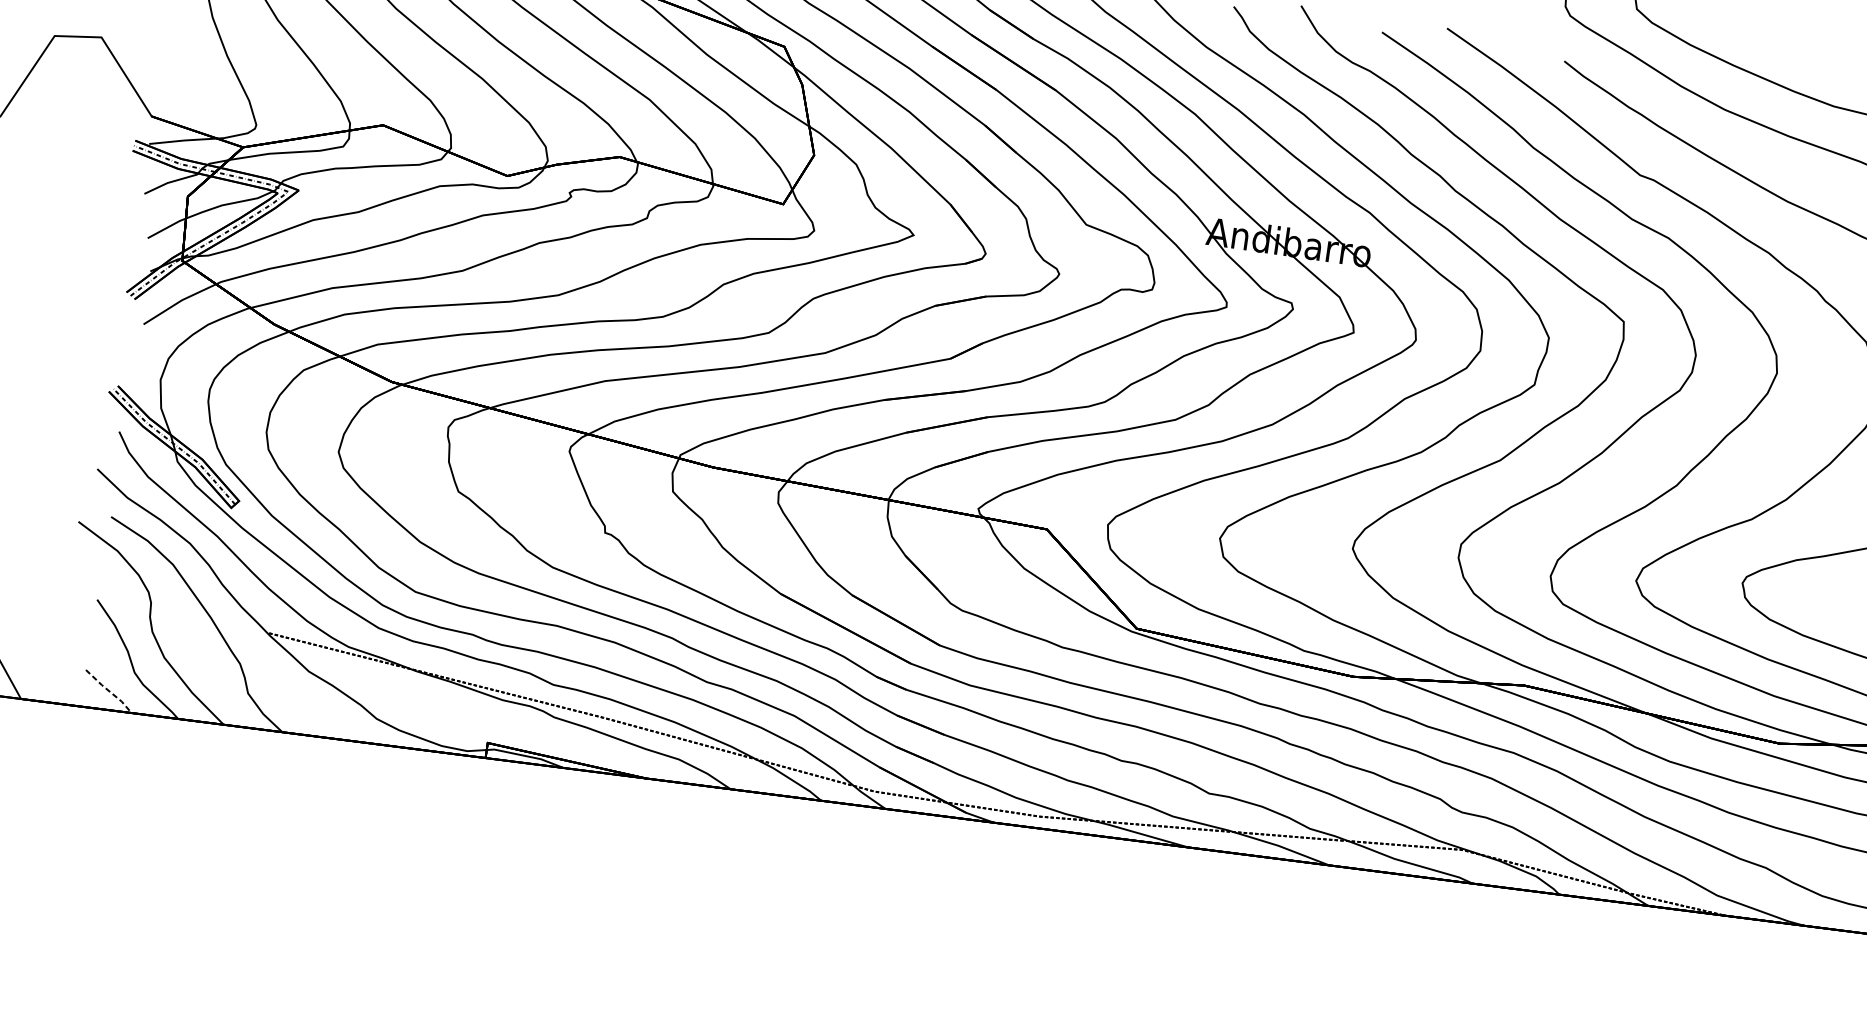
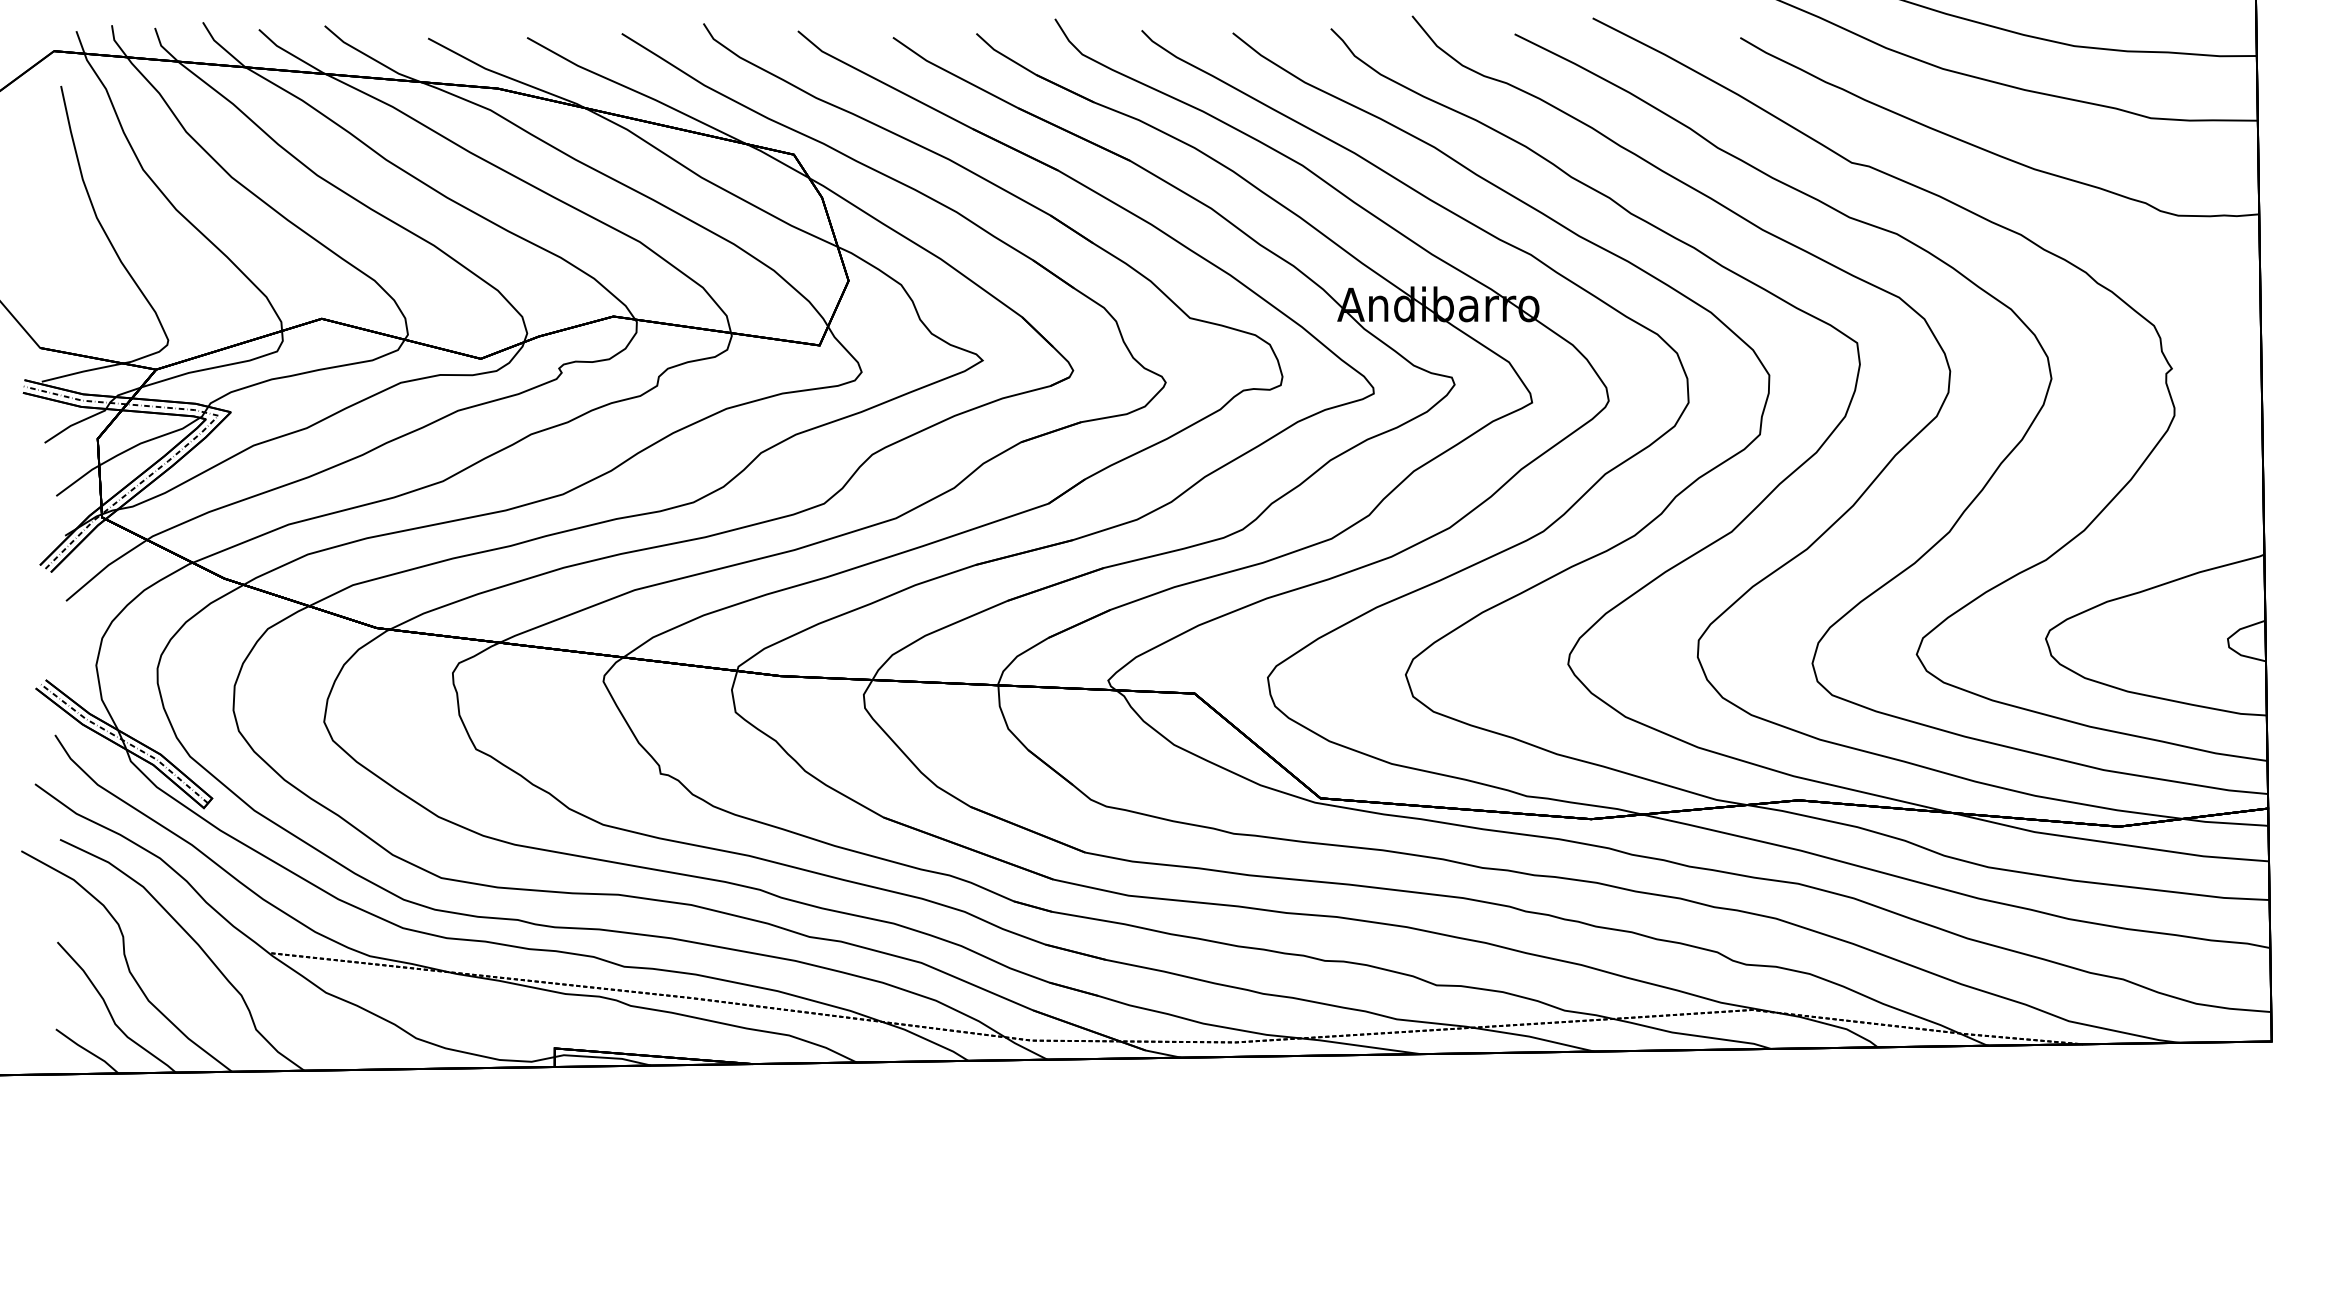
line: (108, 691) -> (87, 1051), dashed -> solid

